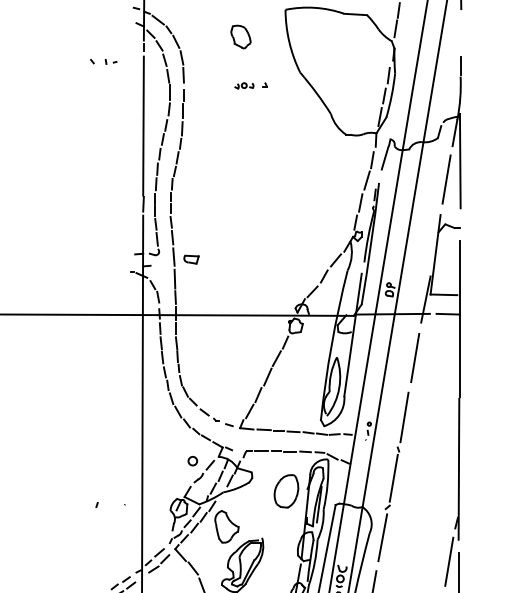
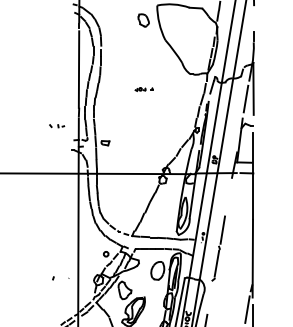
part: (240, 36) -> (143, 20), moved
part: (104, 62) -> (57, 126), moved
part: (249, 85) -> (143, 89), moved
line: (414, 358) -> (228, 197), removed
line: (382, 537) -> (210, 296), removed

